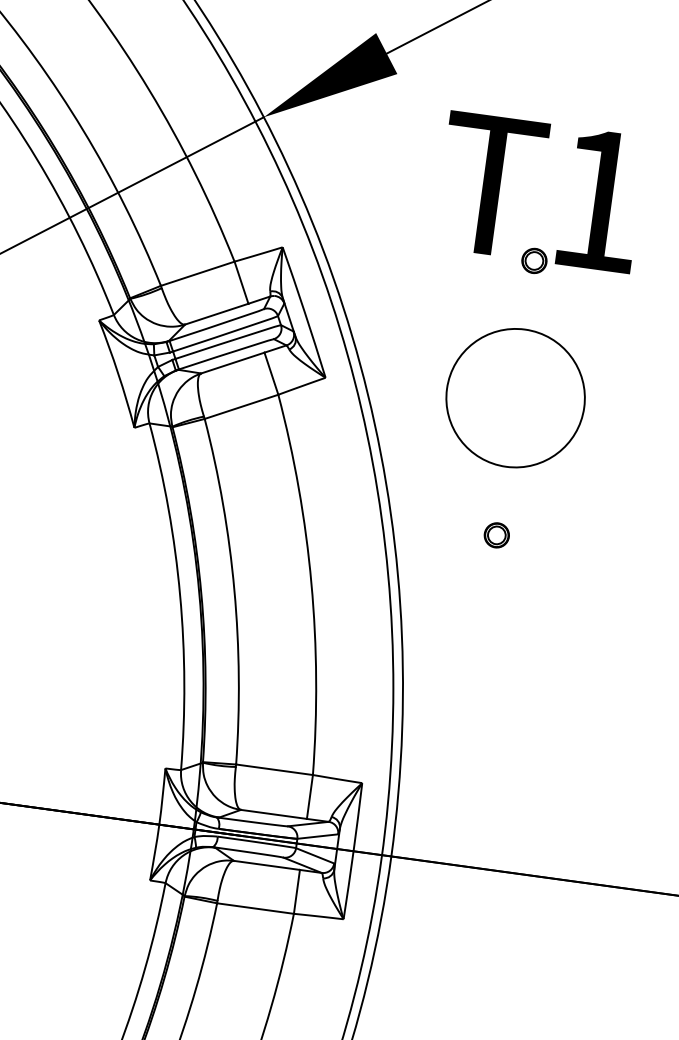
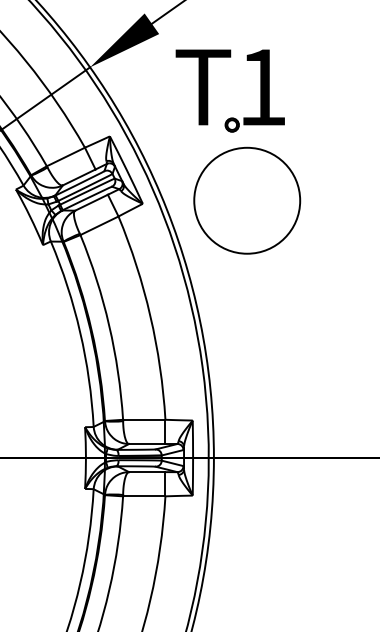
part: (500, 192) -> (208, 90), moved
circle: (516, 397) -> (247, 200), size x1.4
part: (495, 533) -> (246, 275), removed

